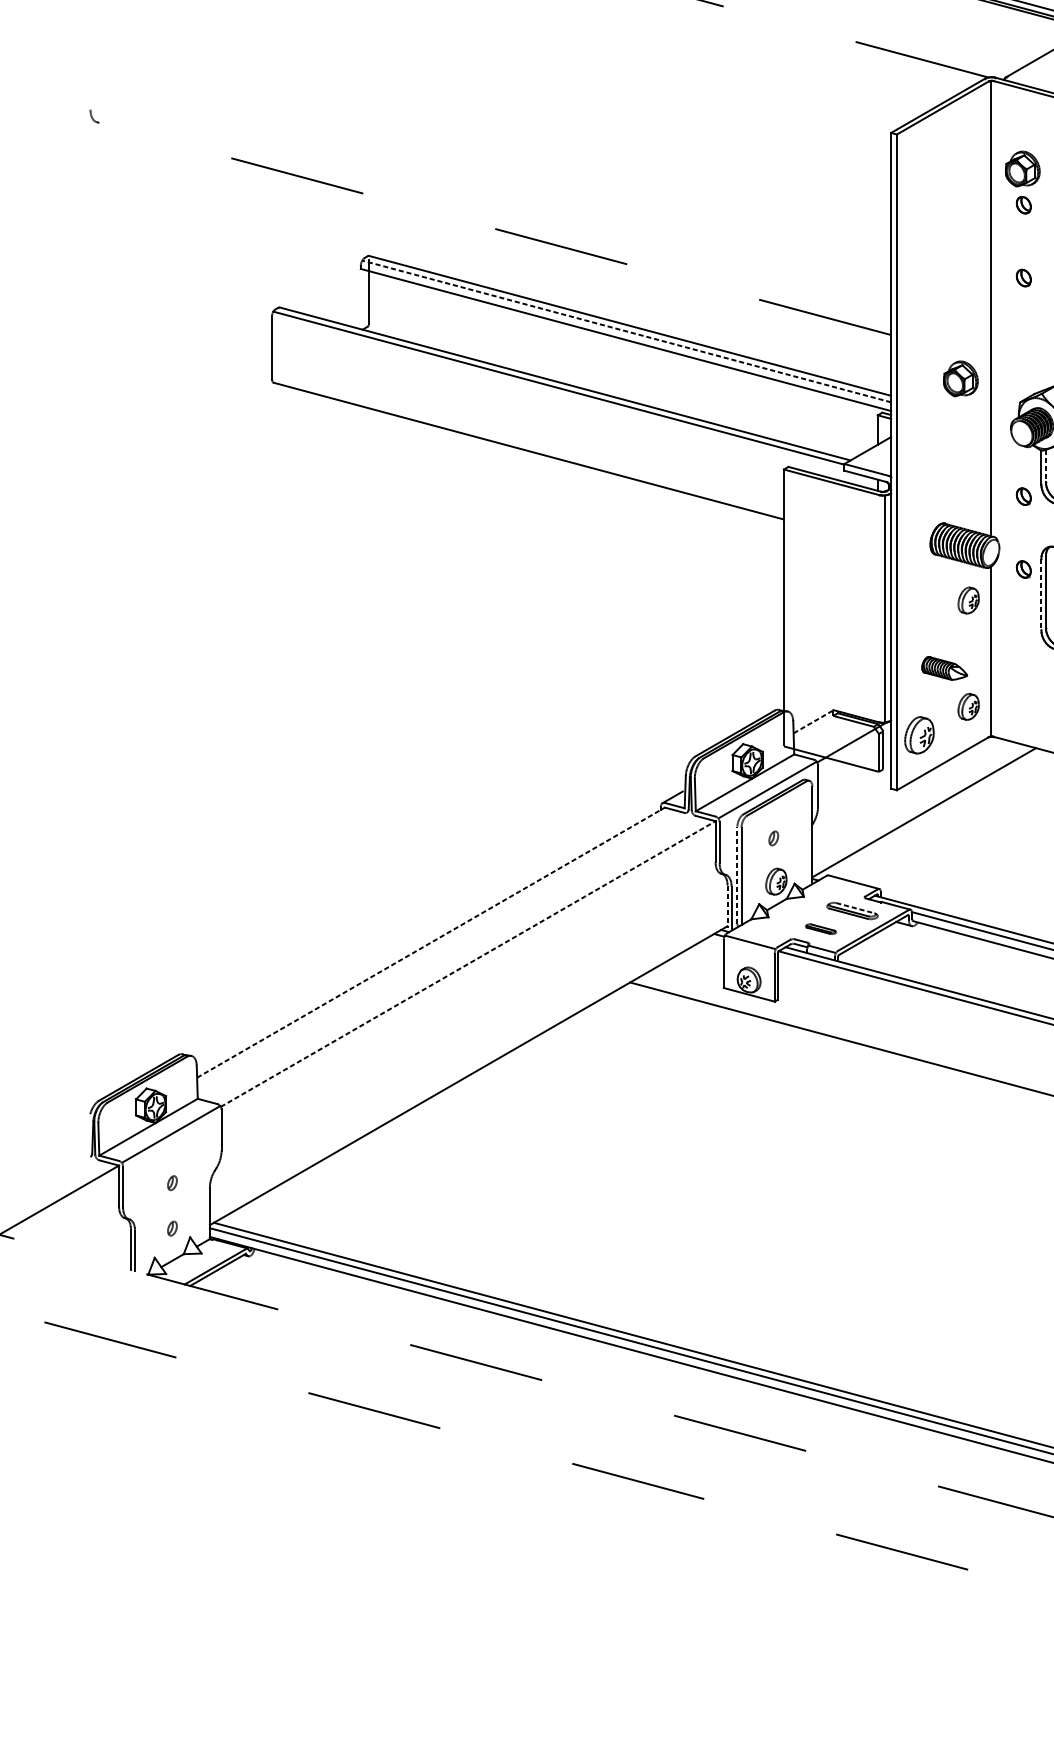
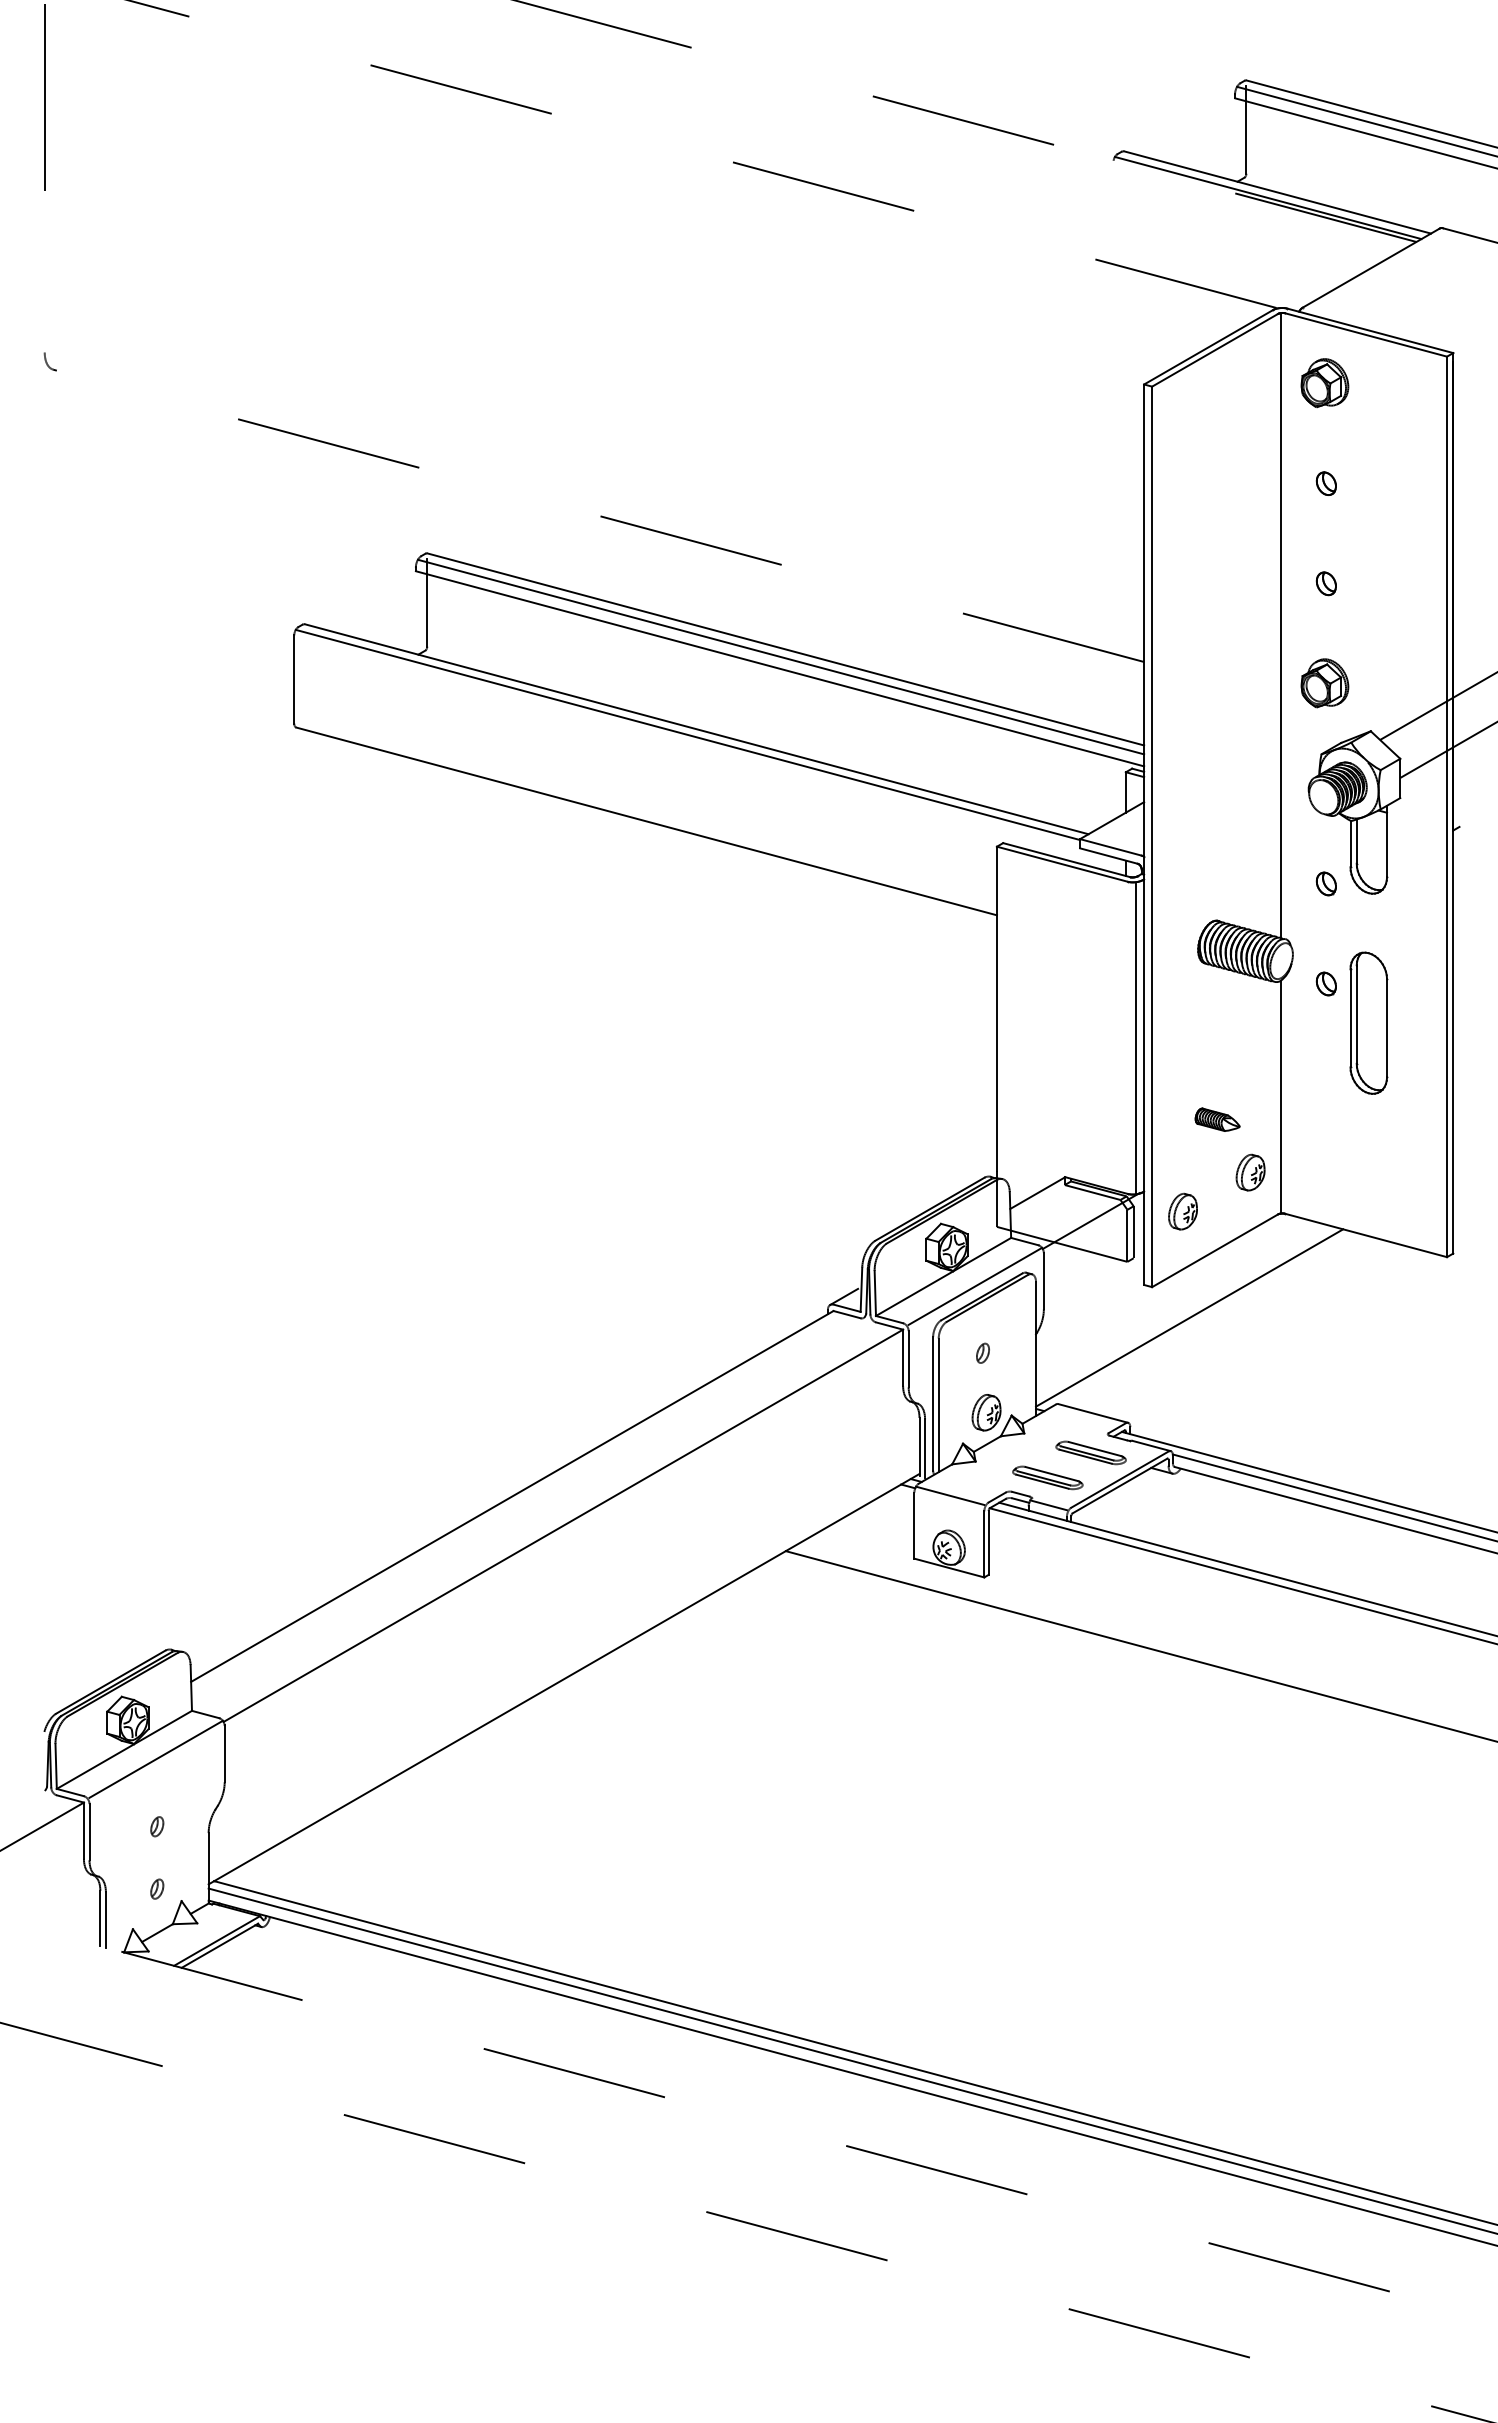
part: (1022, 169) -> (1324, 383), moved
line: (627, 331) -> (781, 657), dashed -> solid
part: (960, 379) -> (1324, 683), moved
line: (1045, 466) -> (1356, 842), dashed -> solid
line: (1041, 594) -> (1350, 1018), dashed -> solid
part: (968, 600) -> (1250, 1026), removed
part: (944, 668) -> (1217, 1119), size x0.71
line: (813, 722) -> (1037, 1193), dashed -> solid
part: (919, 735) -> (1182, 1211), size x0.71
line: (737, 874) -> (933, 1403), dashed -> solid
line: (727, 906) -> (919, 1446), dashed -> solid
line: (855, 908) -> (1095, 1449), dashed -> solid
part: (820, 928) -> (1047, 1477), size x1.67
line: (431, 942) -> (512, 1496), dashed -> solid
line: (468, 963) -> (563, 1525), dashed -> solid

